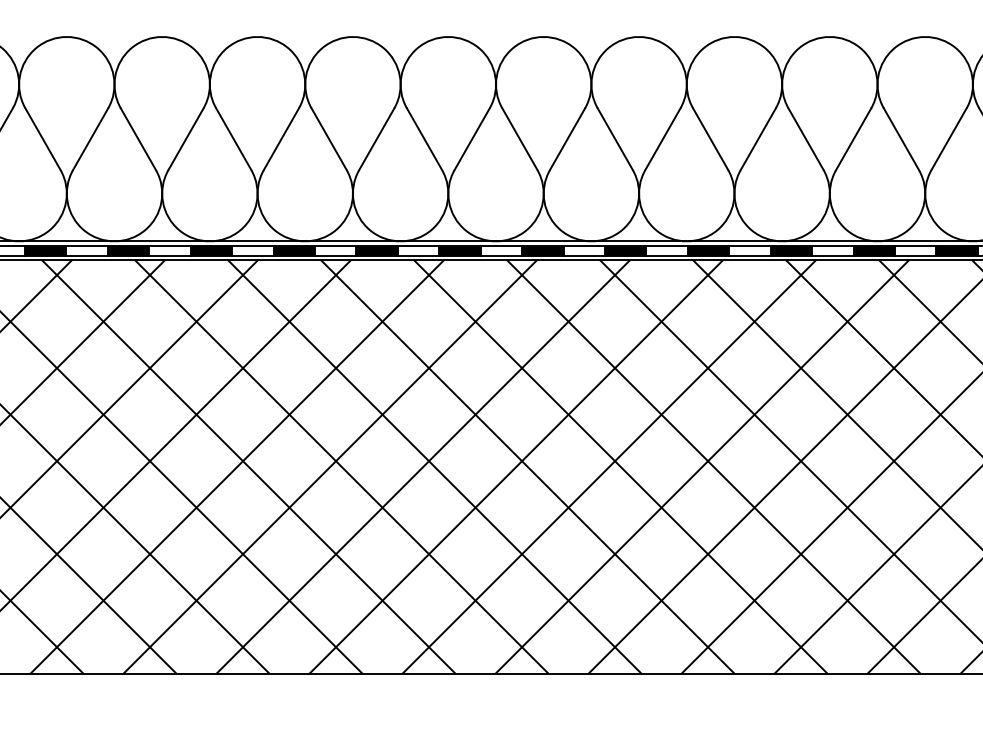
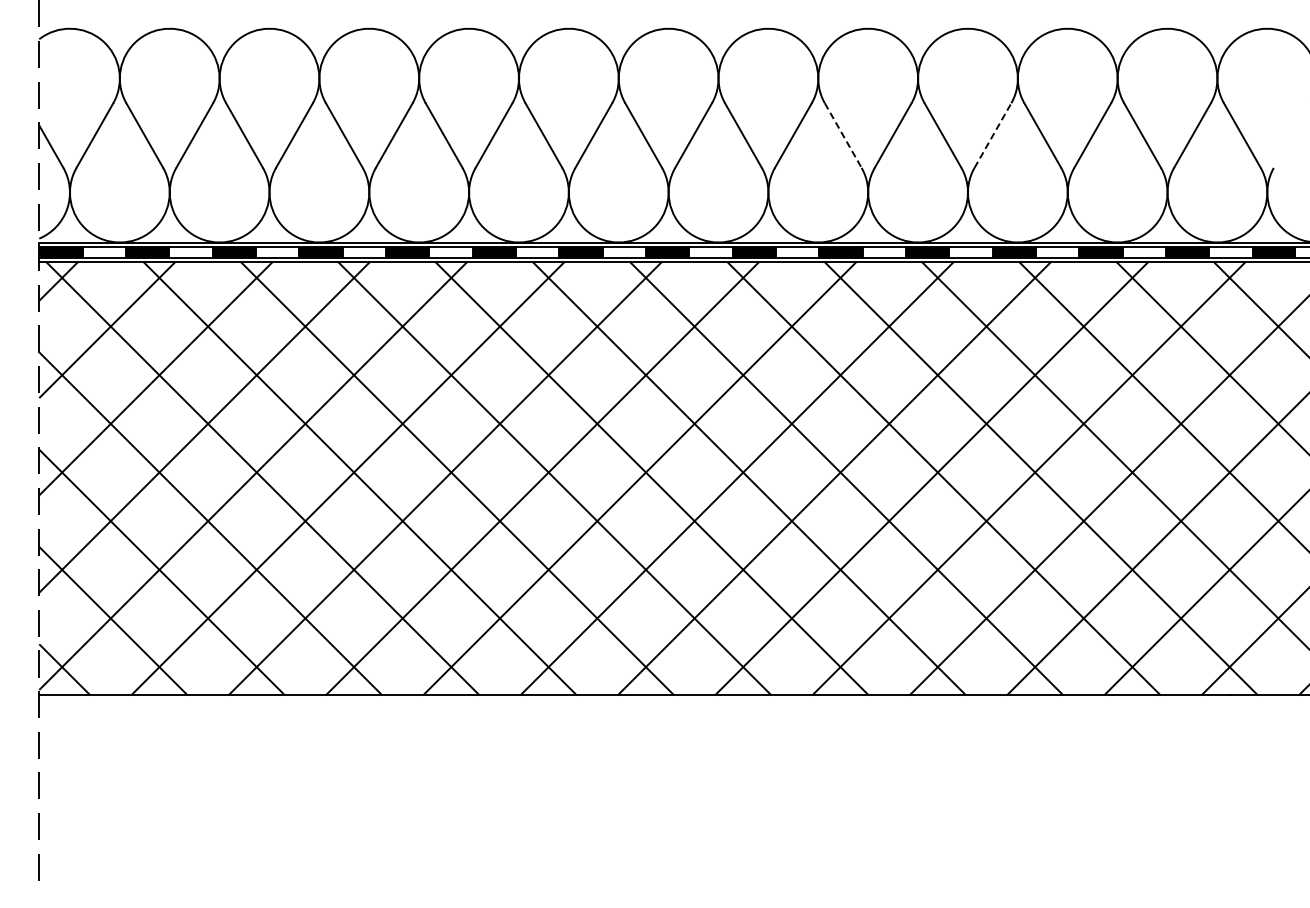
line: (854, 139) -> (993, 135), solid -> dashed
line: (710, 140) -> (843, 136), solid -> dashed

